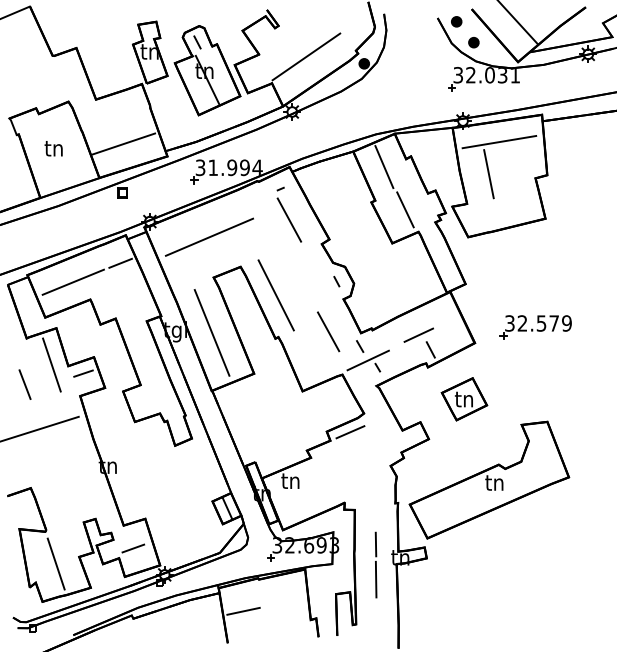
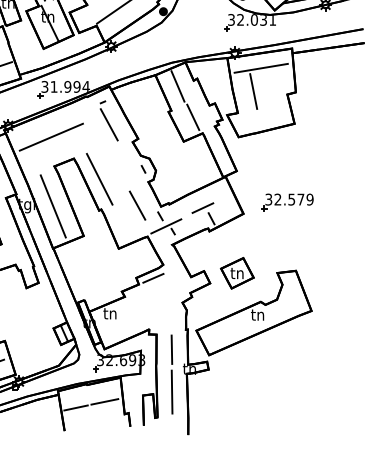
part: (464, 399) -> (237, 273), moved
part: (375, 564) -> (171, 374), size x1.67
line: (282, 602) -> (104, 401), added

